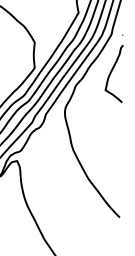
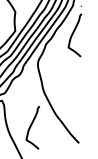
curve: (55, 196) -> (30, 127), added

